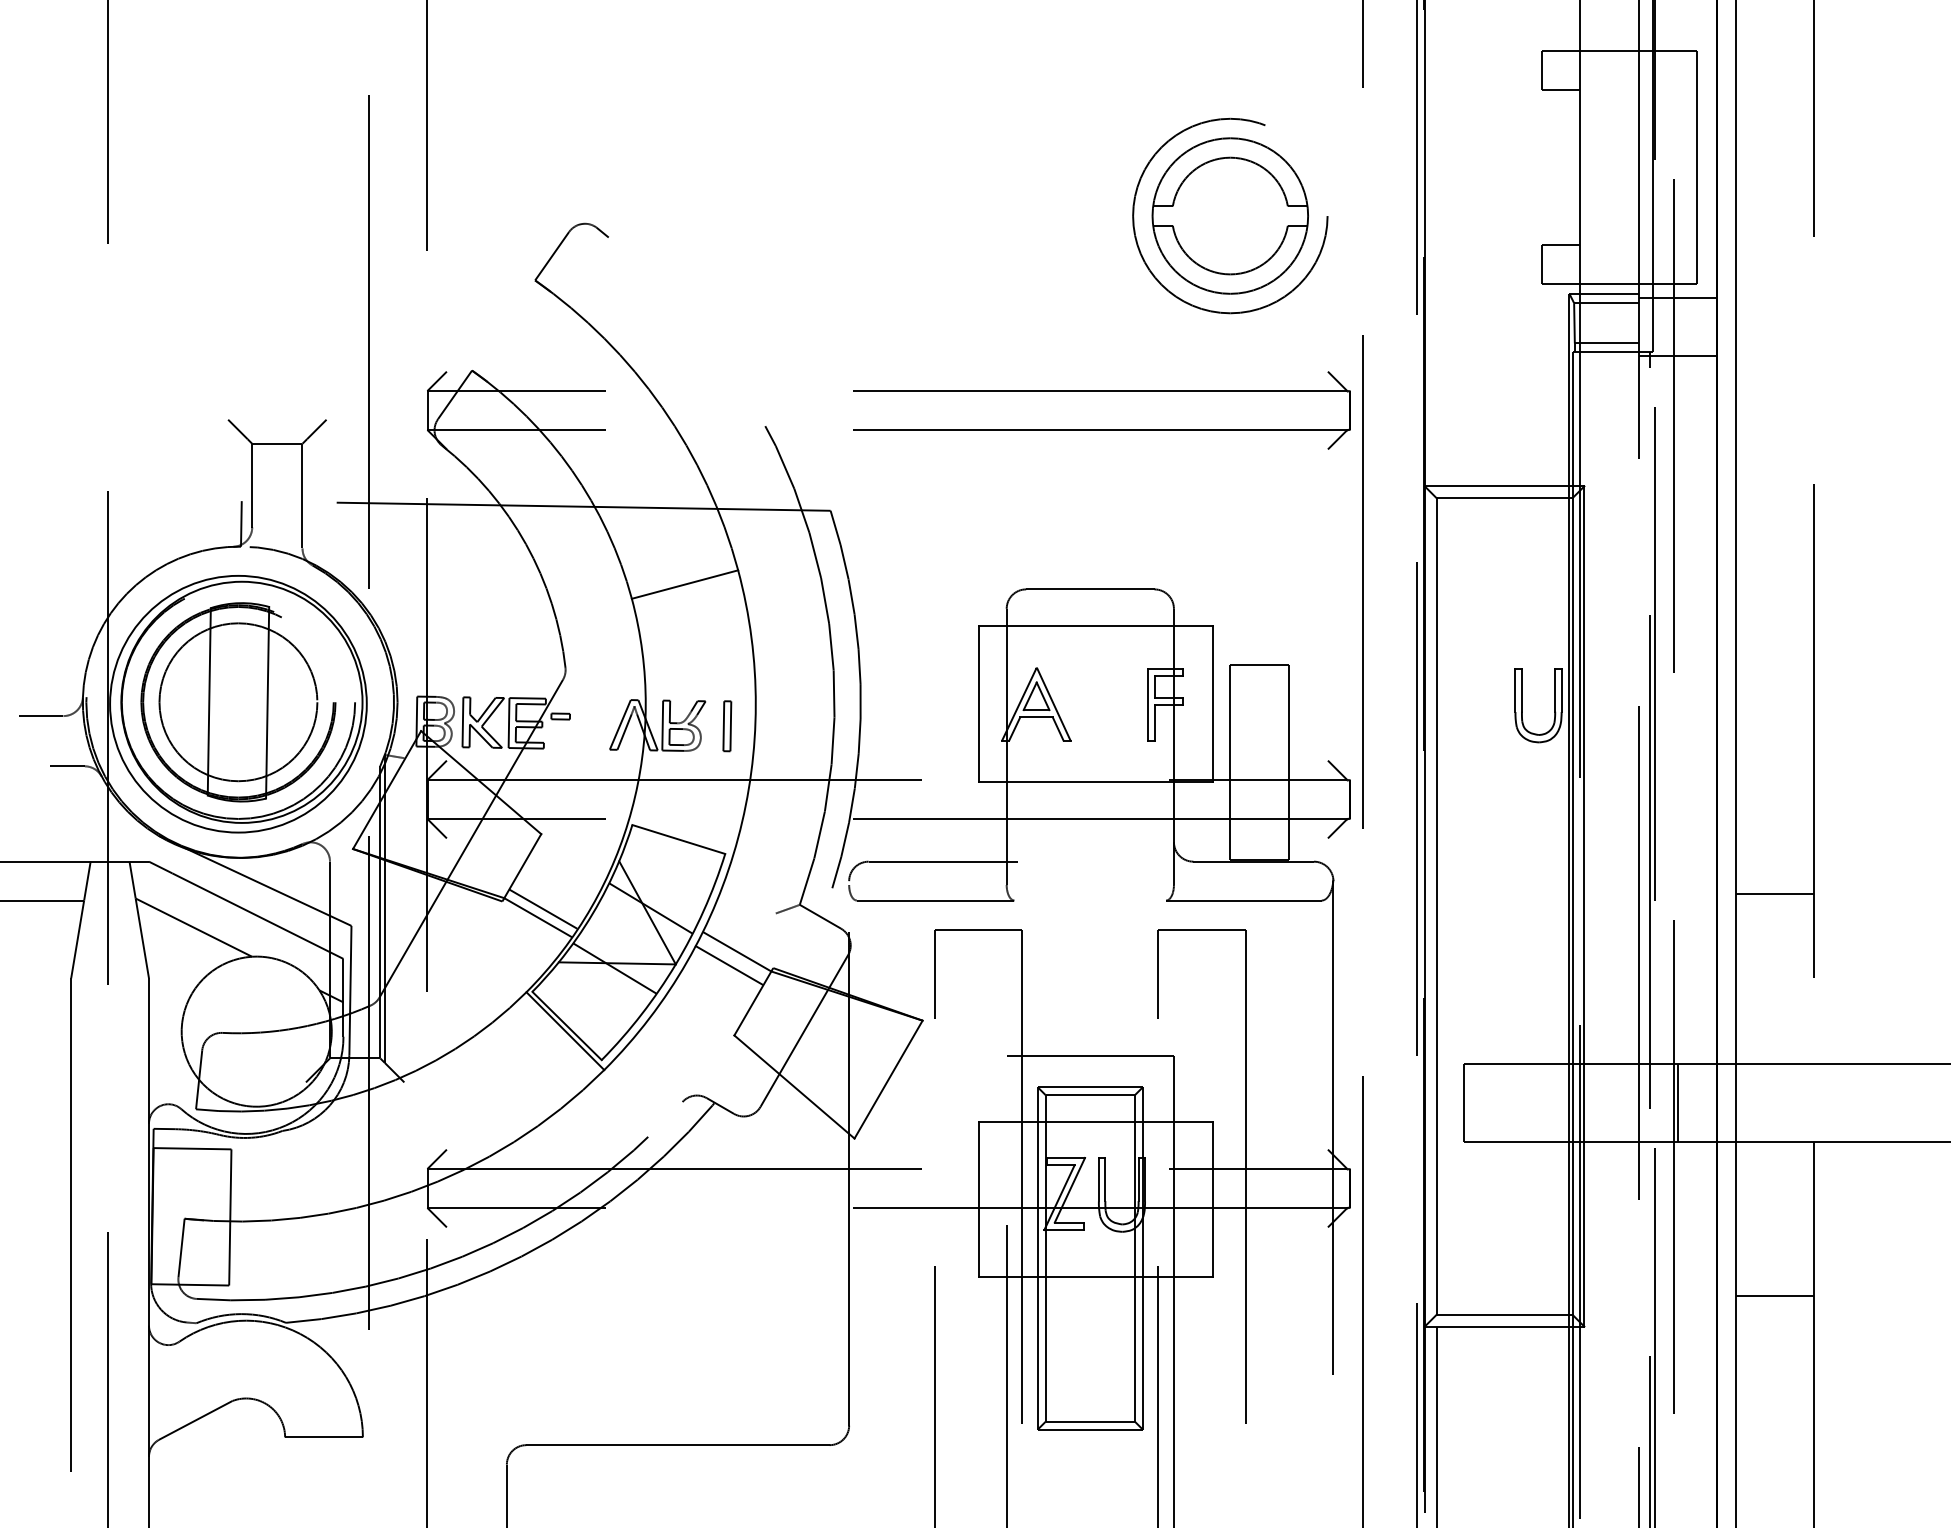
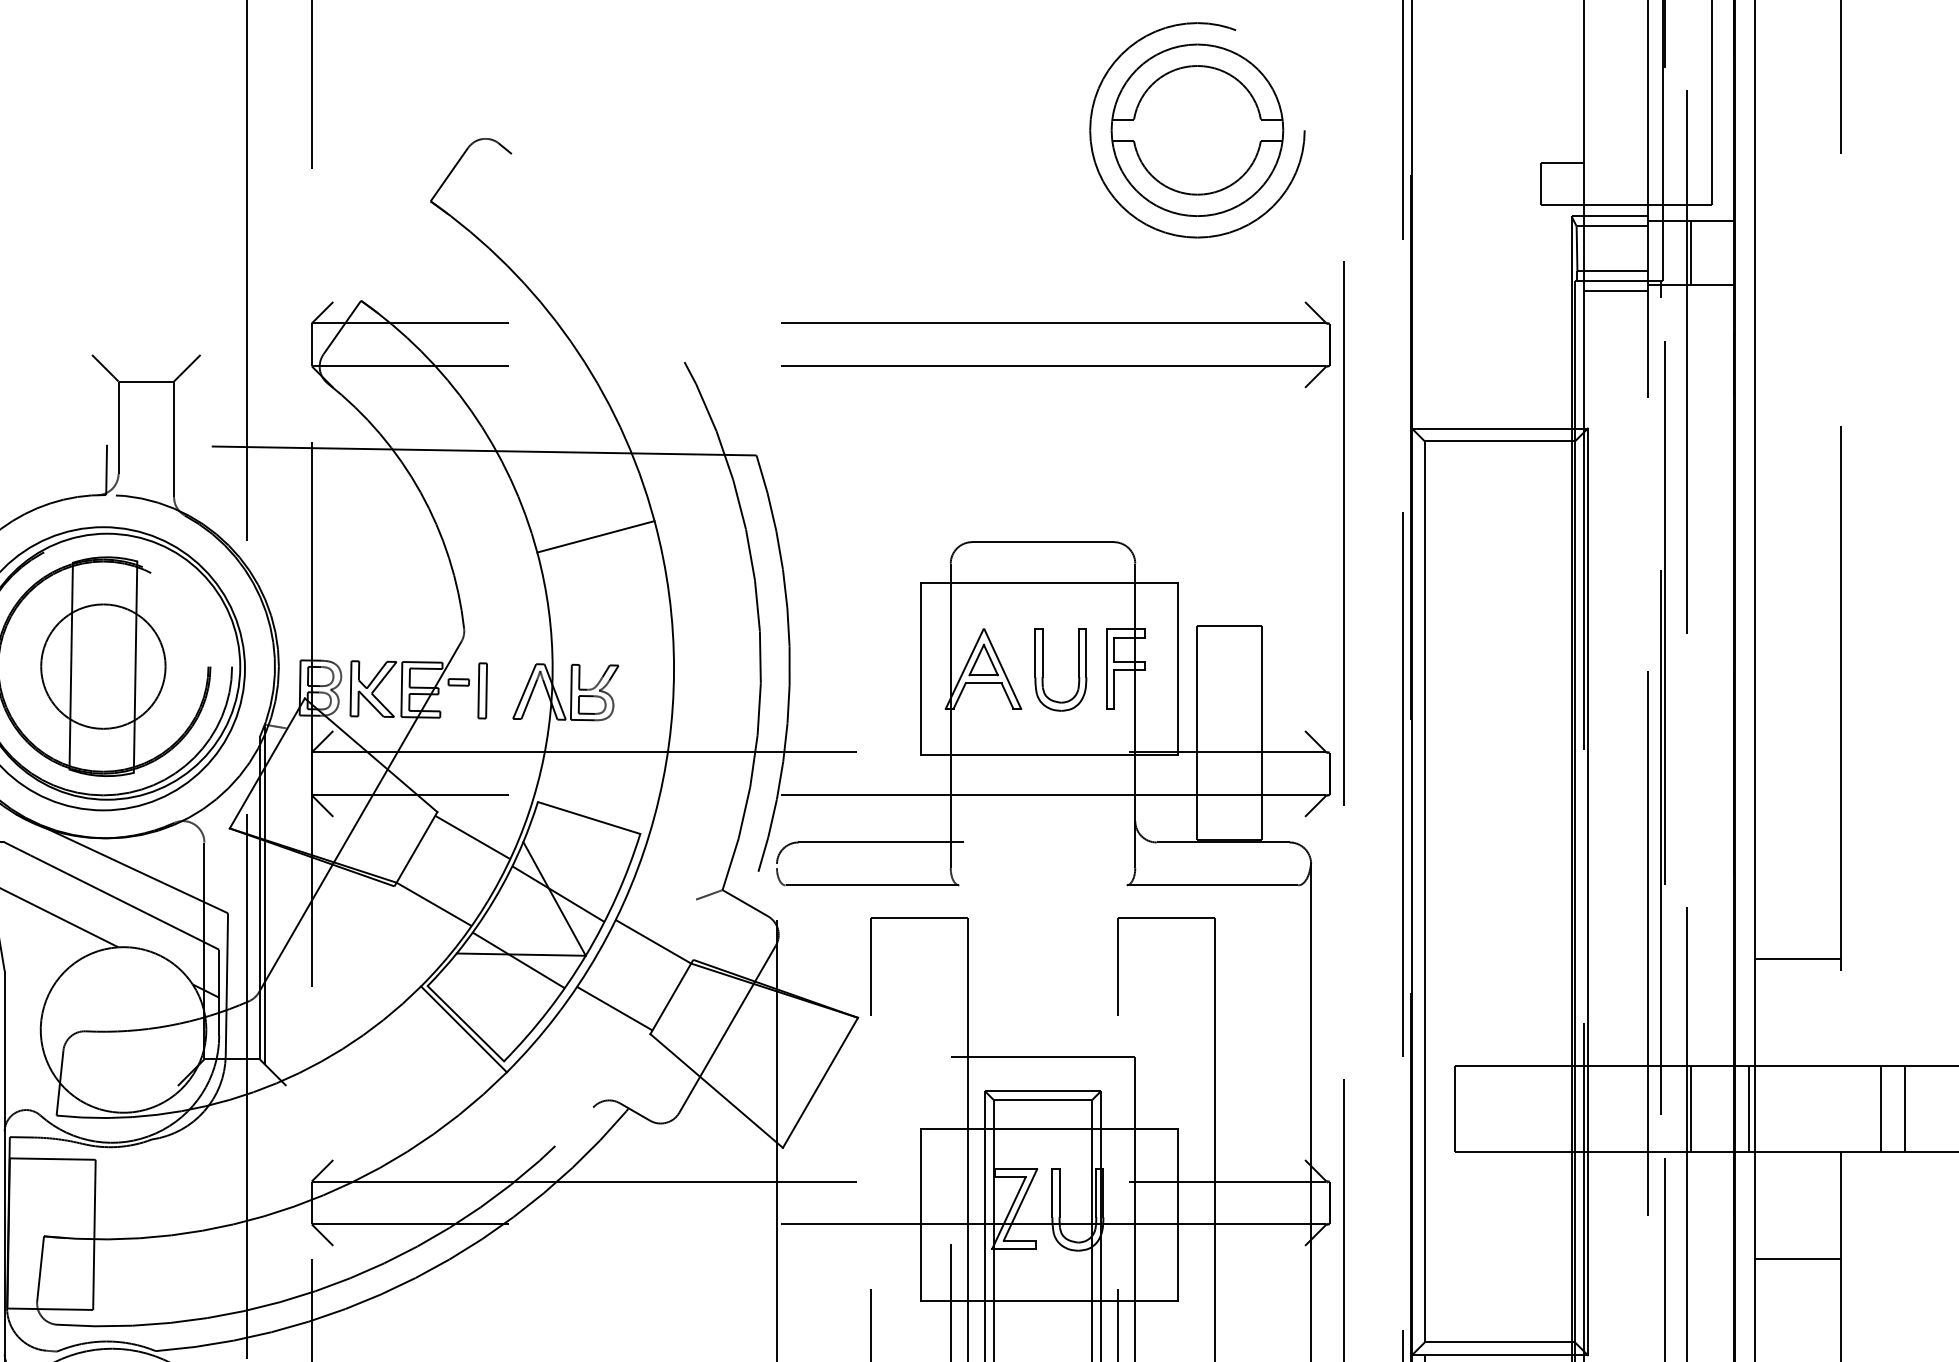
line: (1677, 326) -> (1690, 252), added
line: (1609, 361) -> (1615, 290), added
circle: (238, 701) -> (103, 665), size x0.71
part: (1522, 705) -> (1043, 670), moved
part: (727, 726) -> (482, 691), moved
line: (1774, 893) -> (1797, 958), moved
line: (543, 908) -> (472, 836), moved
line: (728, 965) -> (614, 1008), moved
line: (1730, 1103) -> (1749, 1109), added
line: (1850, 1103) -> (1881, 1109), added
line: (1872, 1103) -> (1905, 1109), added
line: (1774, 1296) -> (1797, 1259), moved

